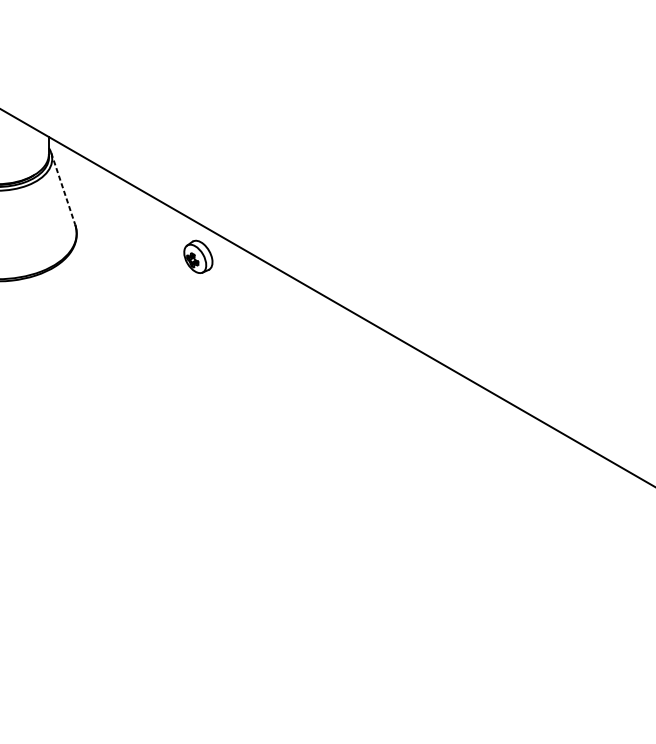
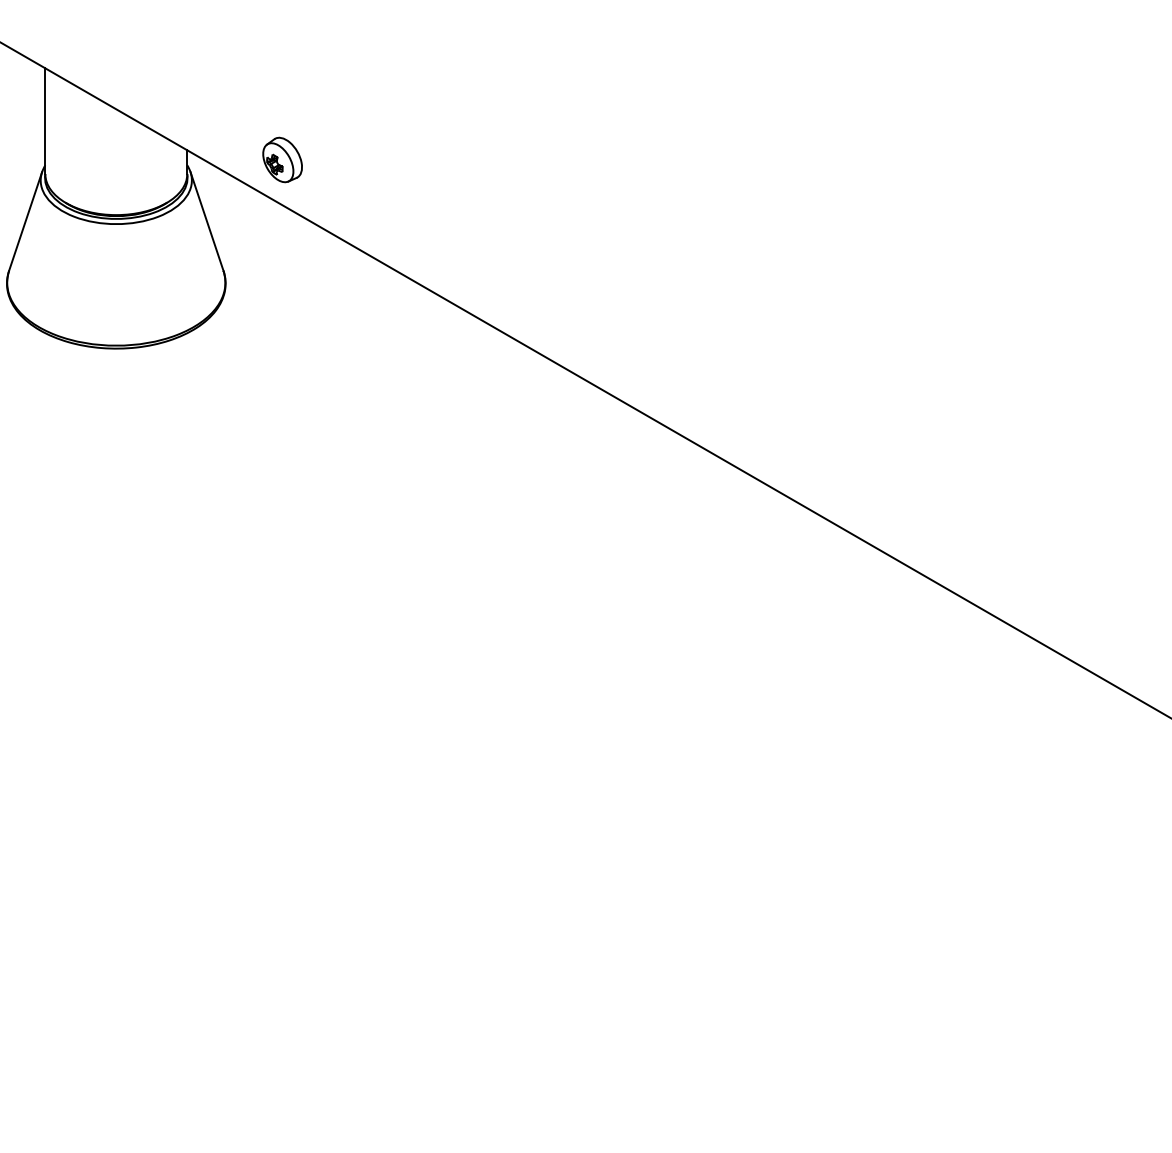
line: (63, 188) -> (207, 221), dashed -> solid
part: (198, 256) -> (282, 159), moved

